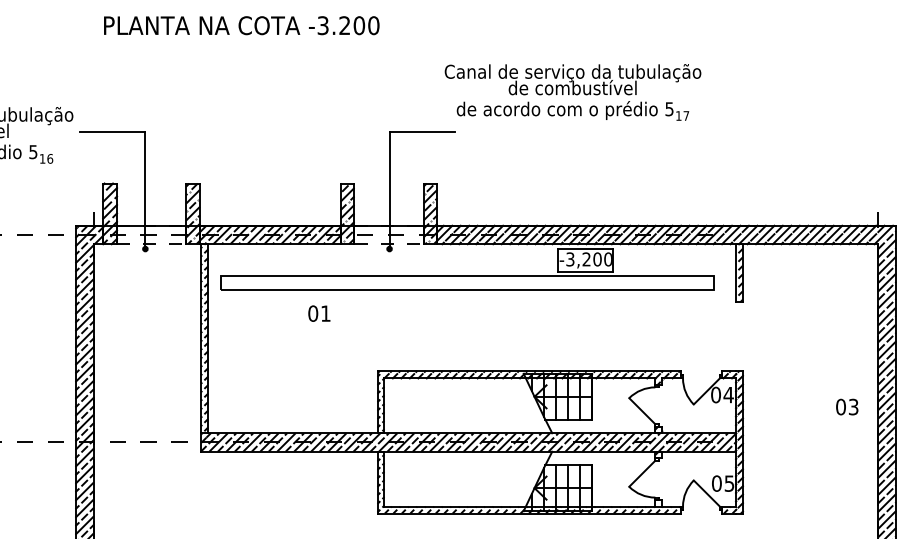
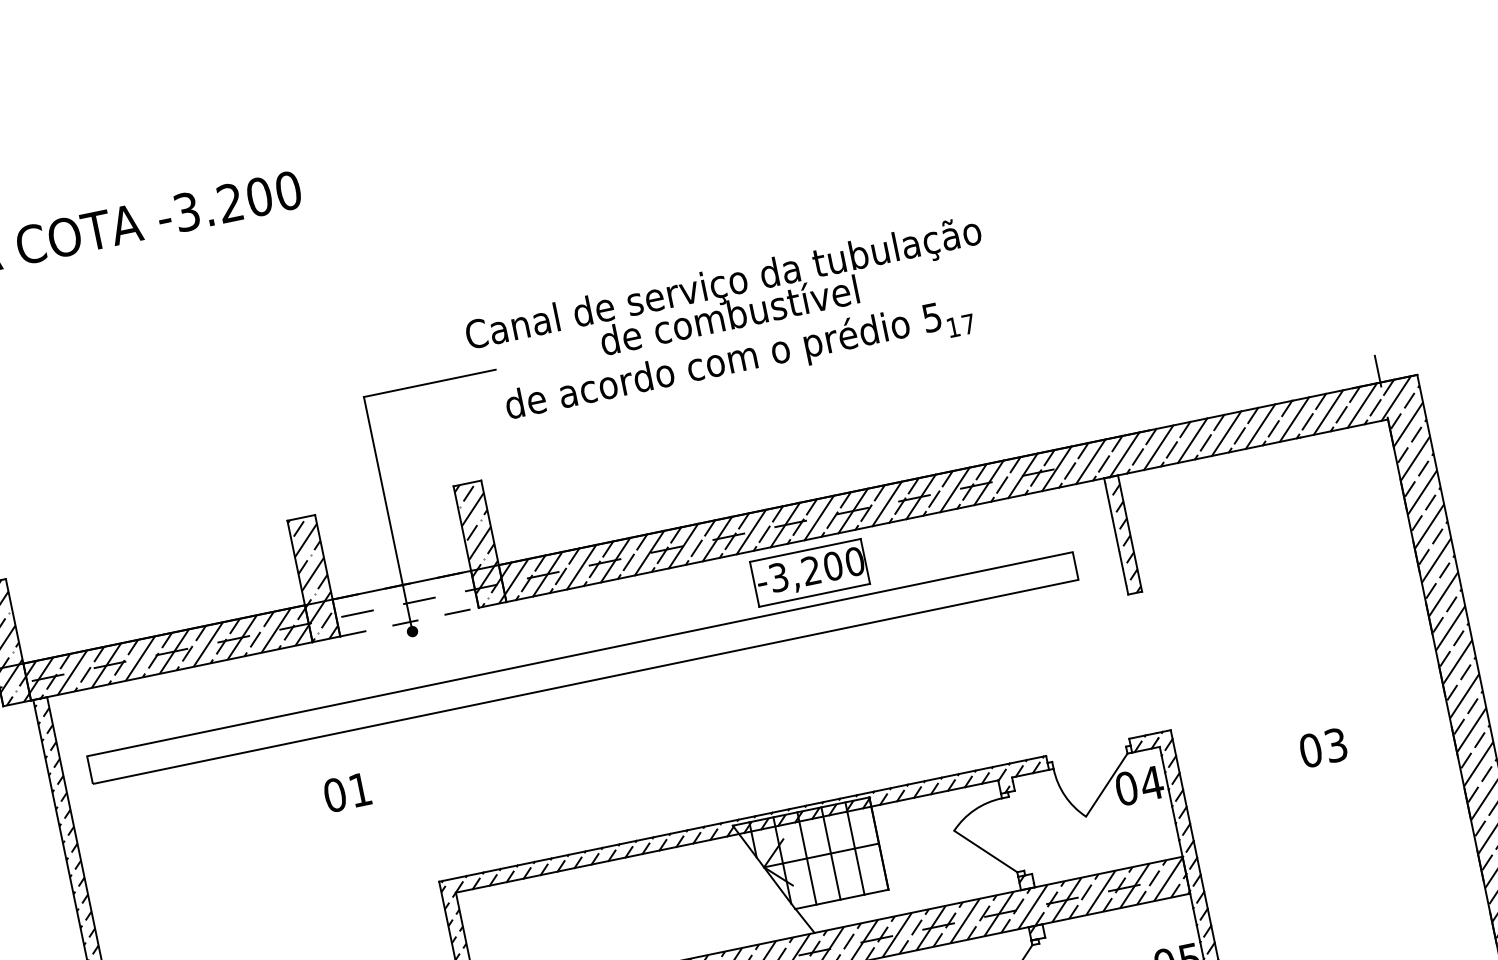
text: (572, 92) -> (730, 324), moved
text: (319, 313) -> (347, 792), moved
text: (847, 406) -> (1323, 746), moved

